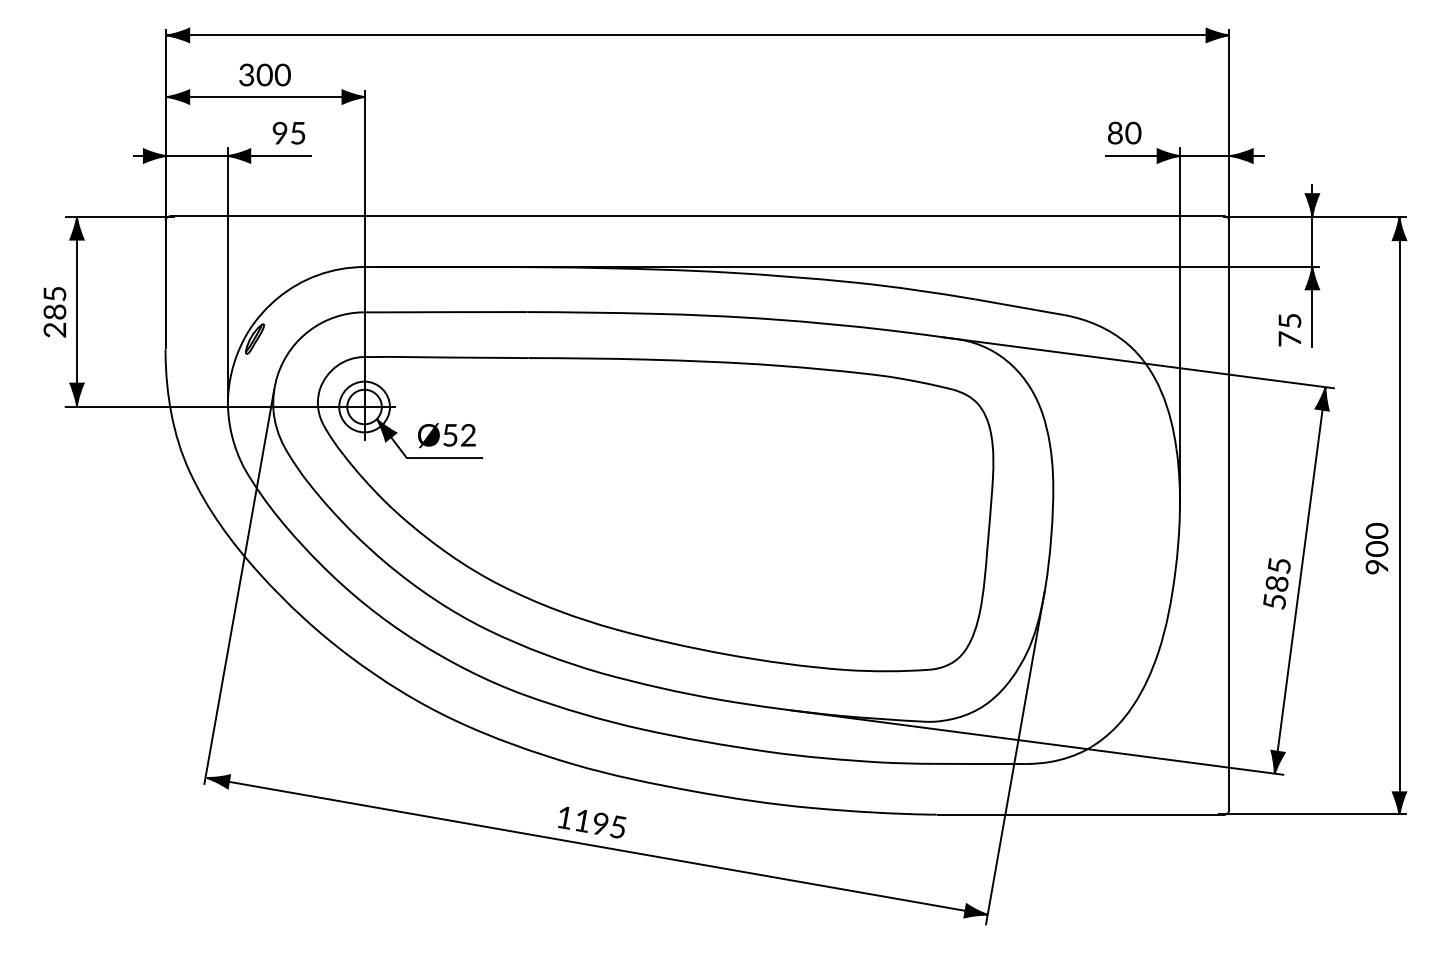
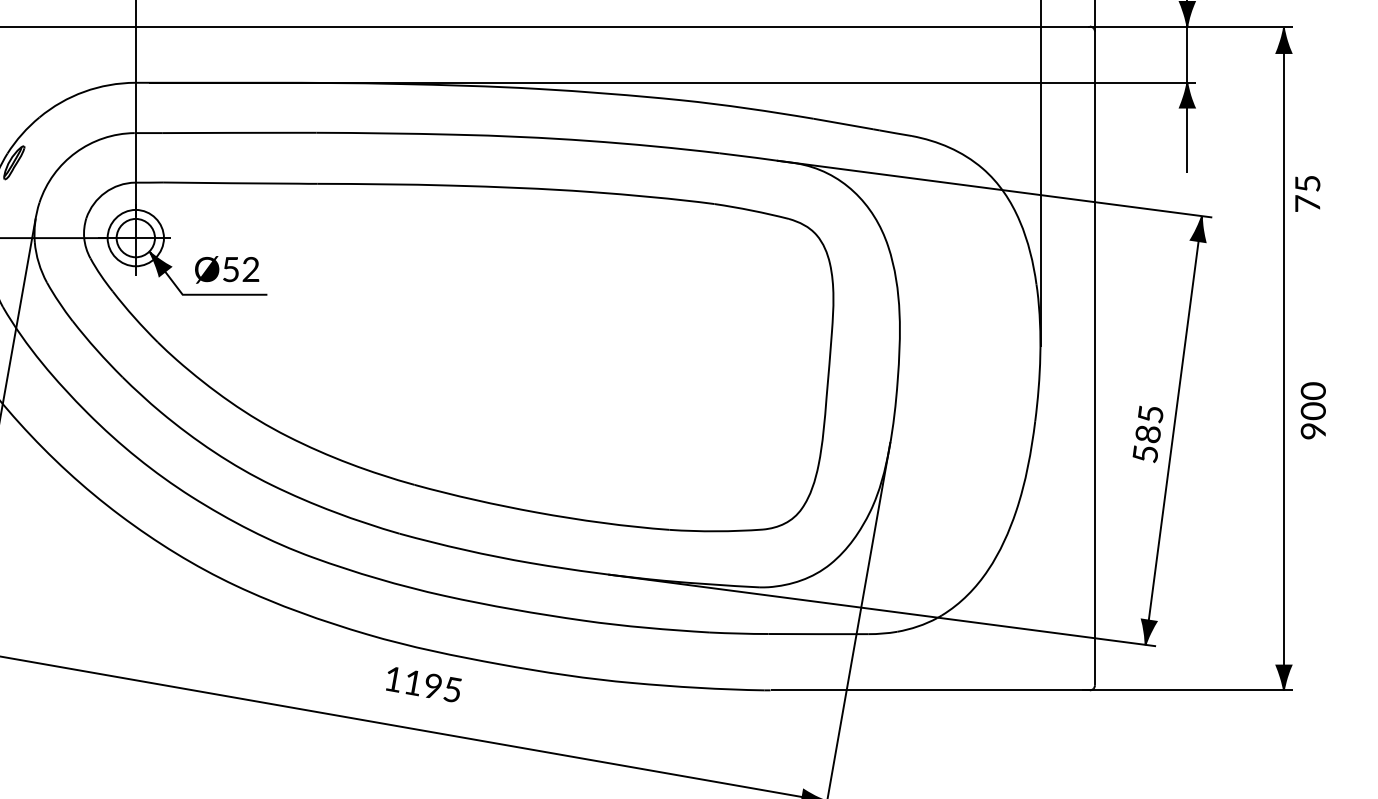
text: (1289, 330) -> (1307, 194), moved
text: (1376, 548) -> (1312, 410), moved
text: (592, 822) -> (424, 684), moved

